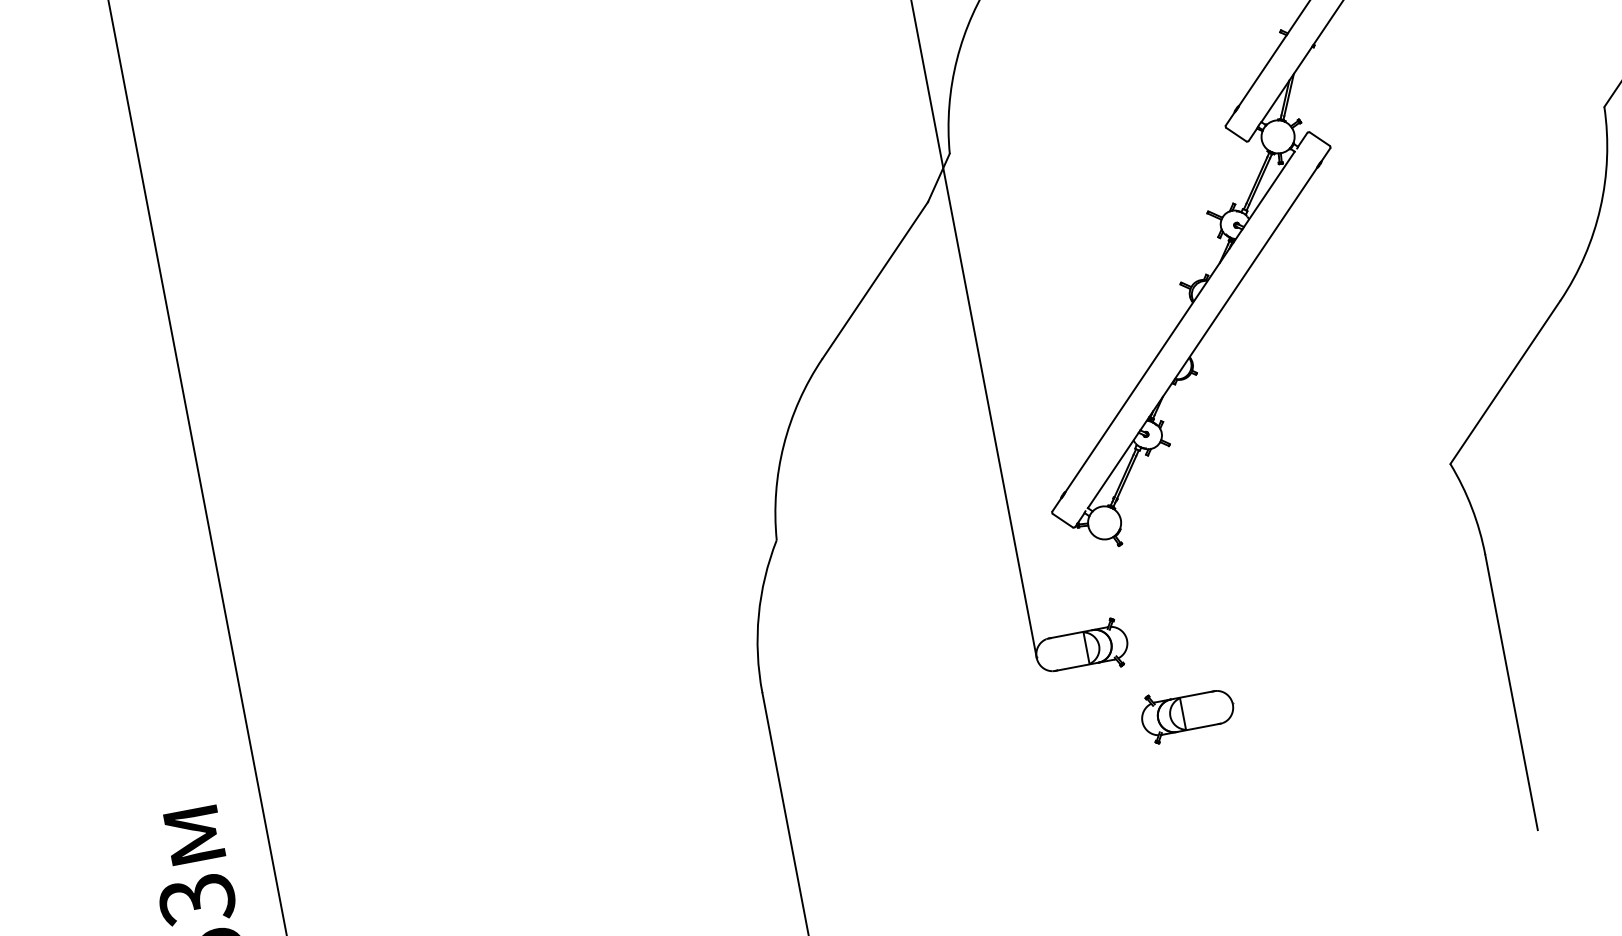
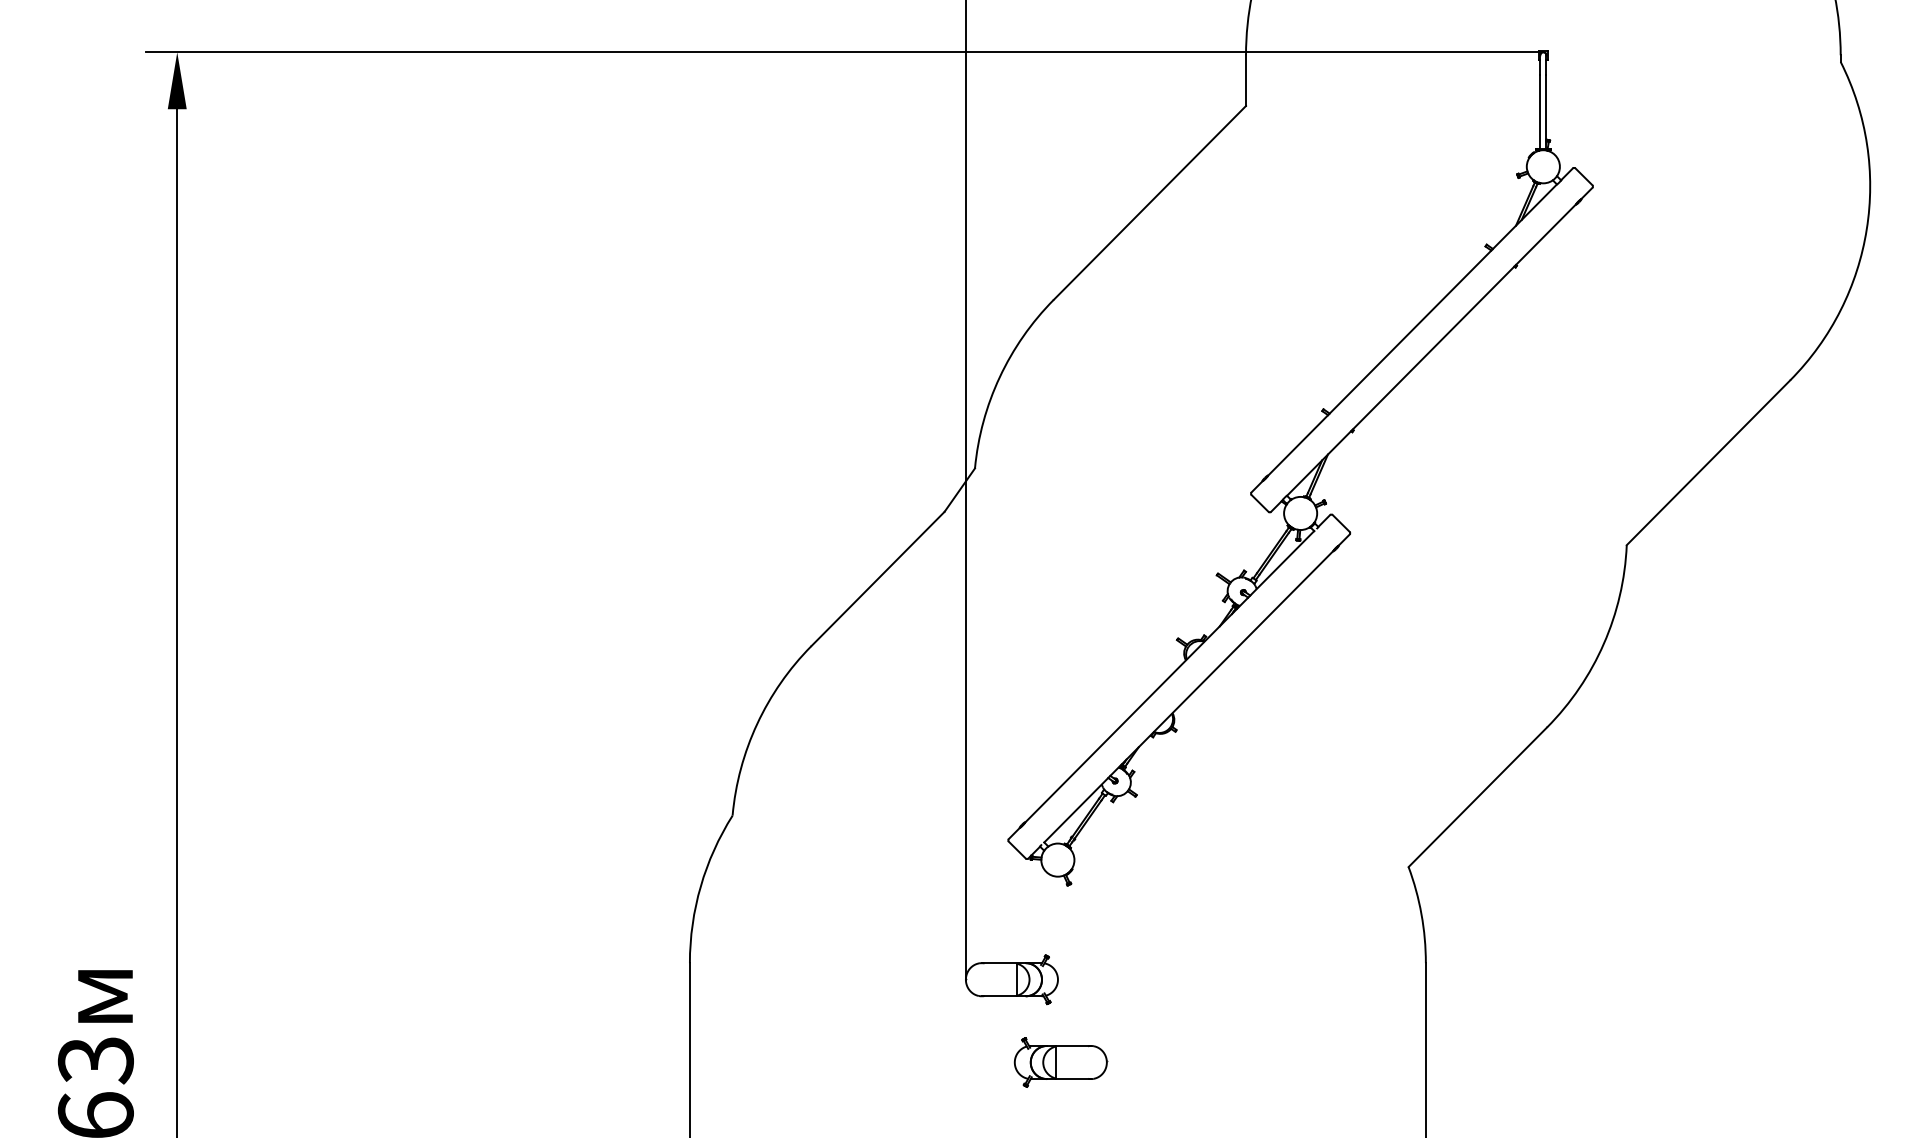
part: (1187, 713) -> (1060, 1062), moved

